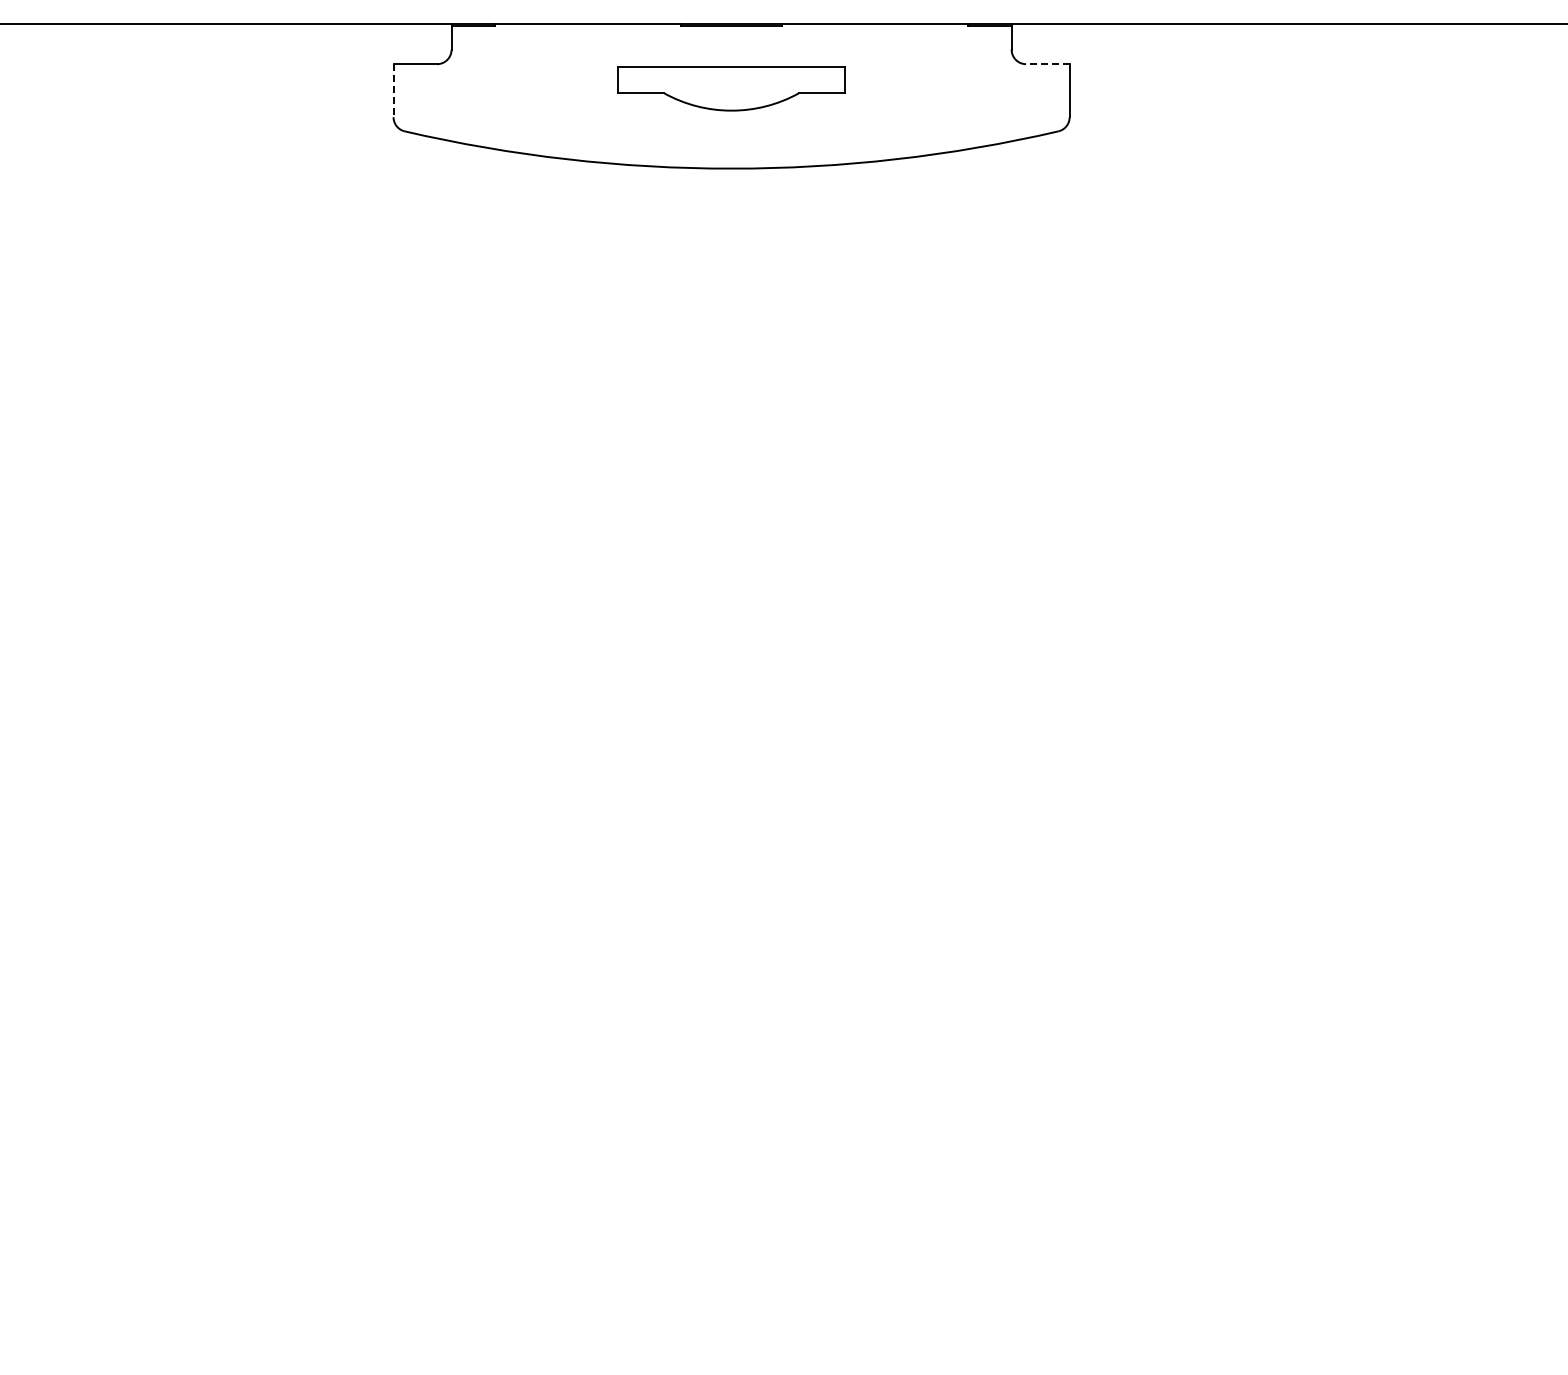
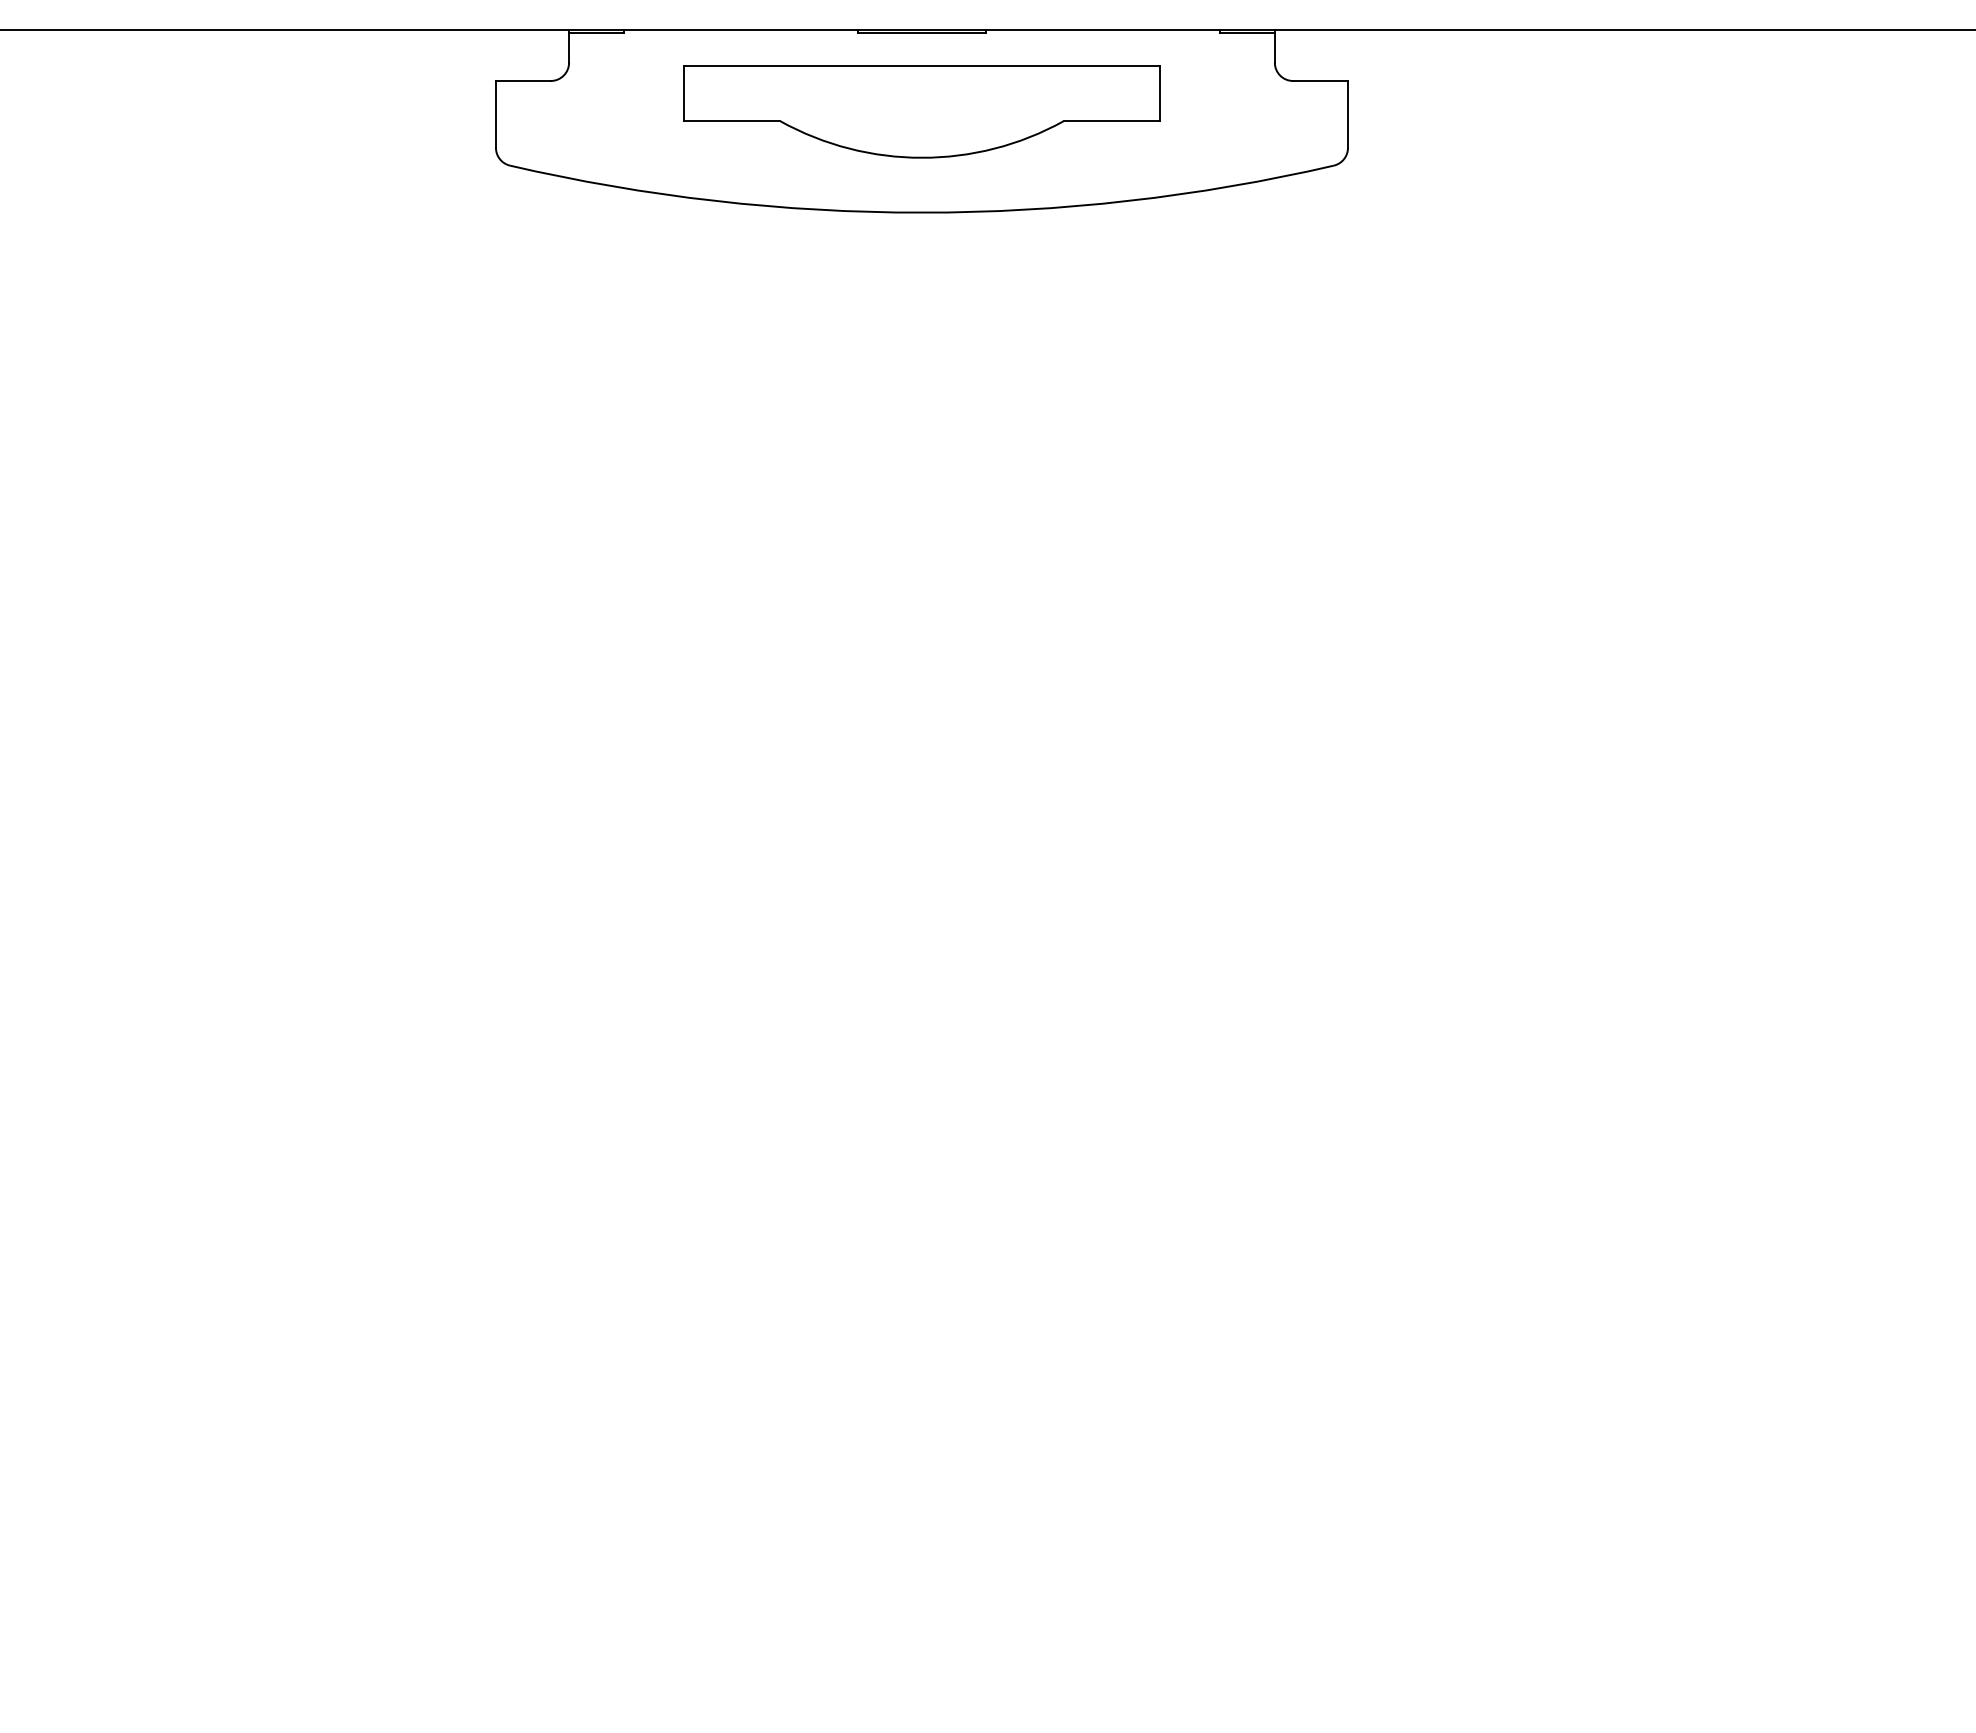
line: (1047, 64) -> (1320, 81), dashed -> solid
part: (731, 88) -> (921, 111), size x1.67
line: (393, 90) -> (495, 114), dashed -> solid

